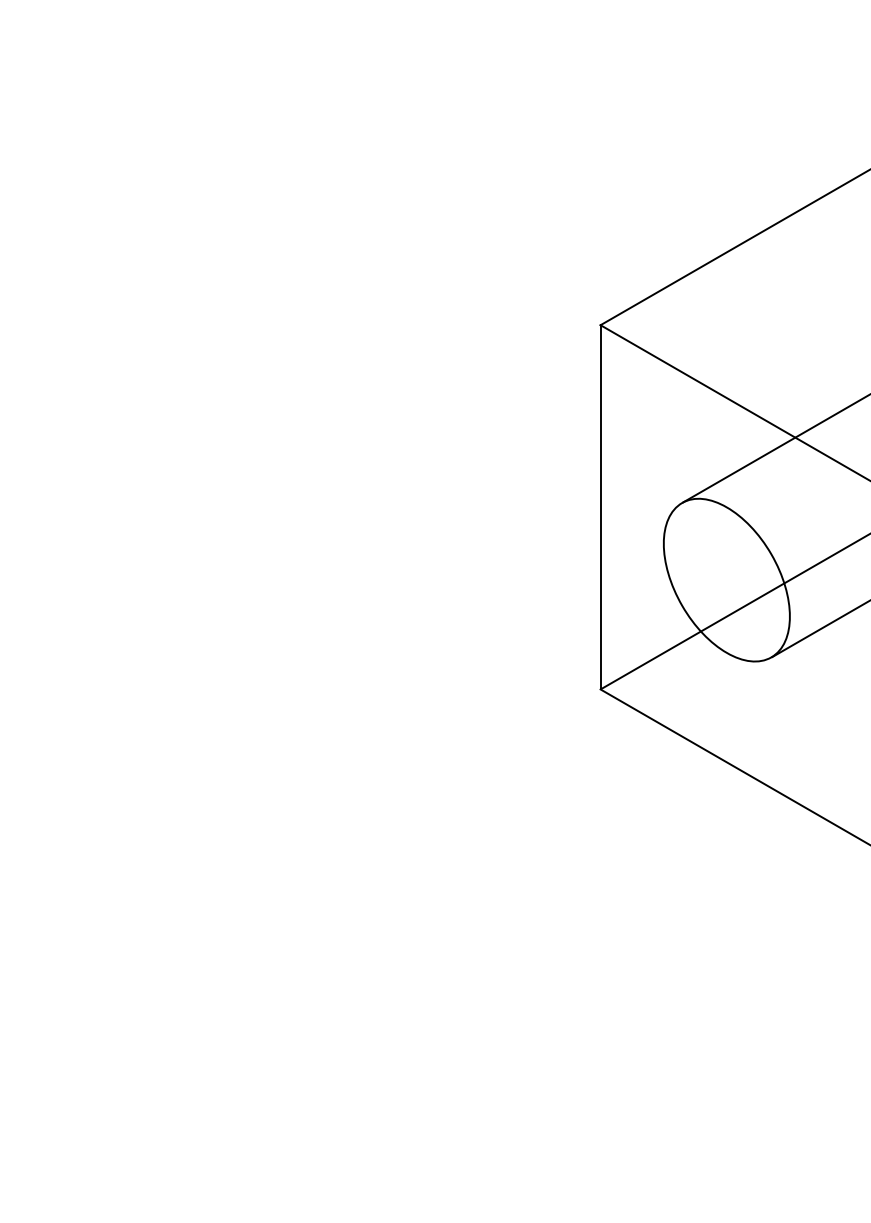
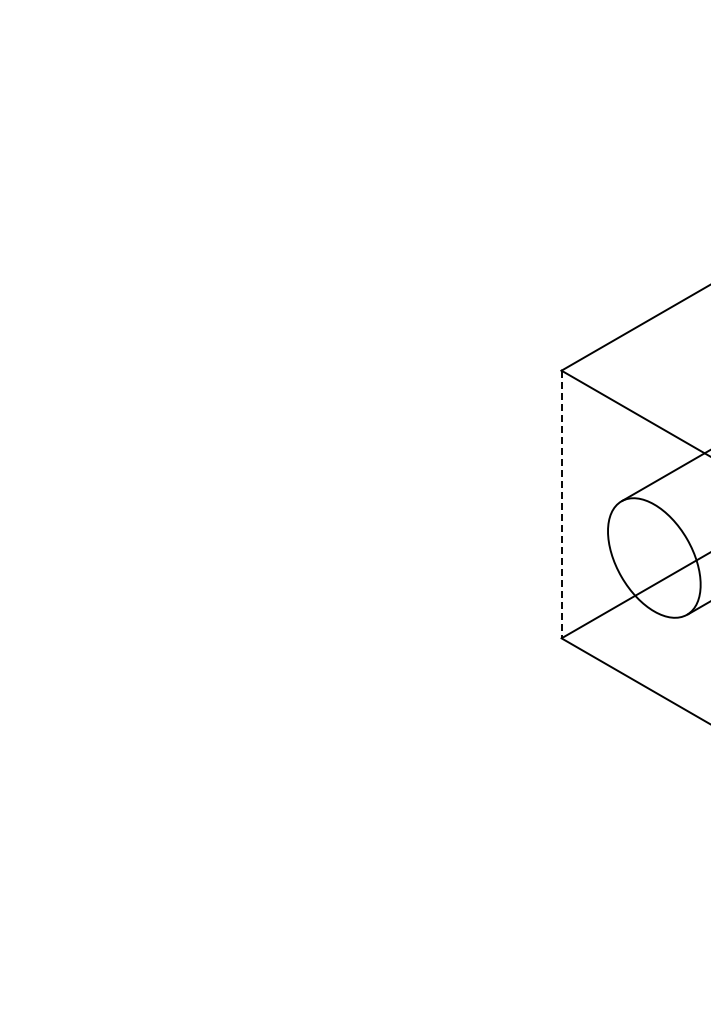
line: (600, 507) -> (561, 504), solid -> dashed

